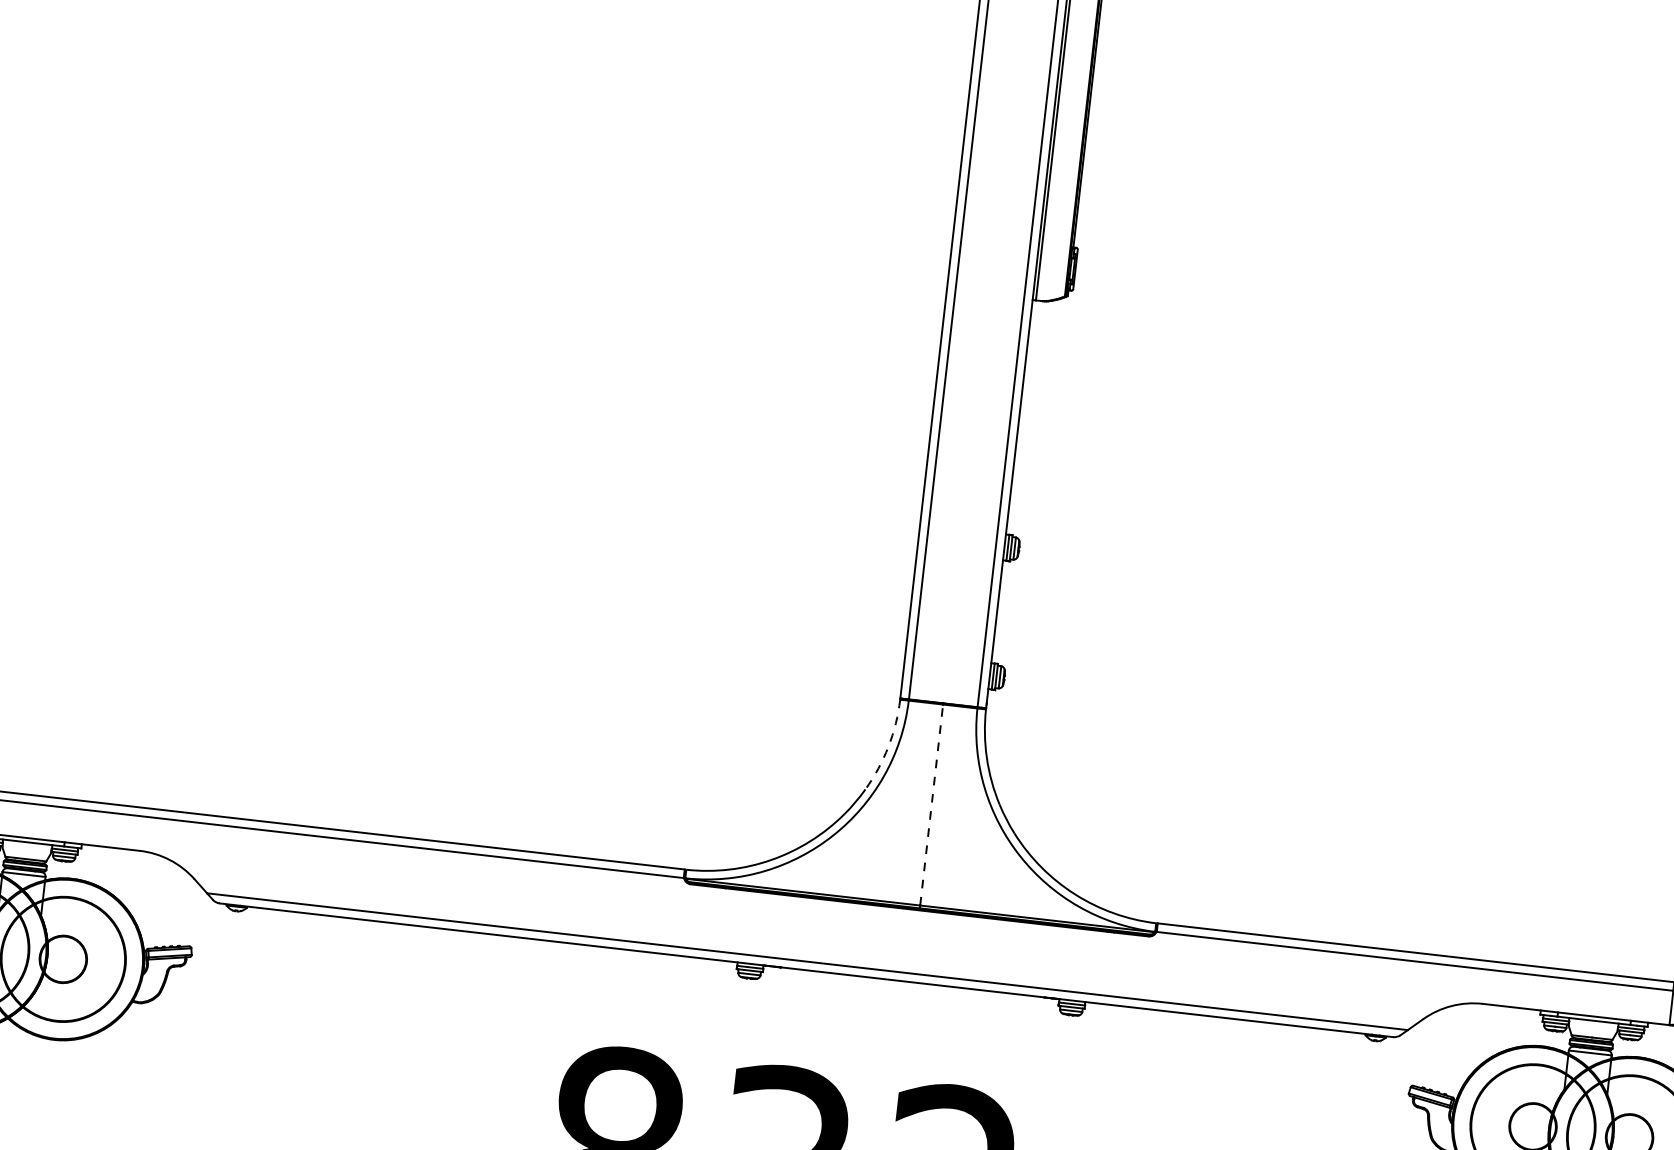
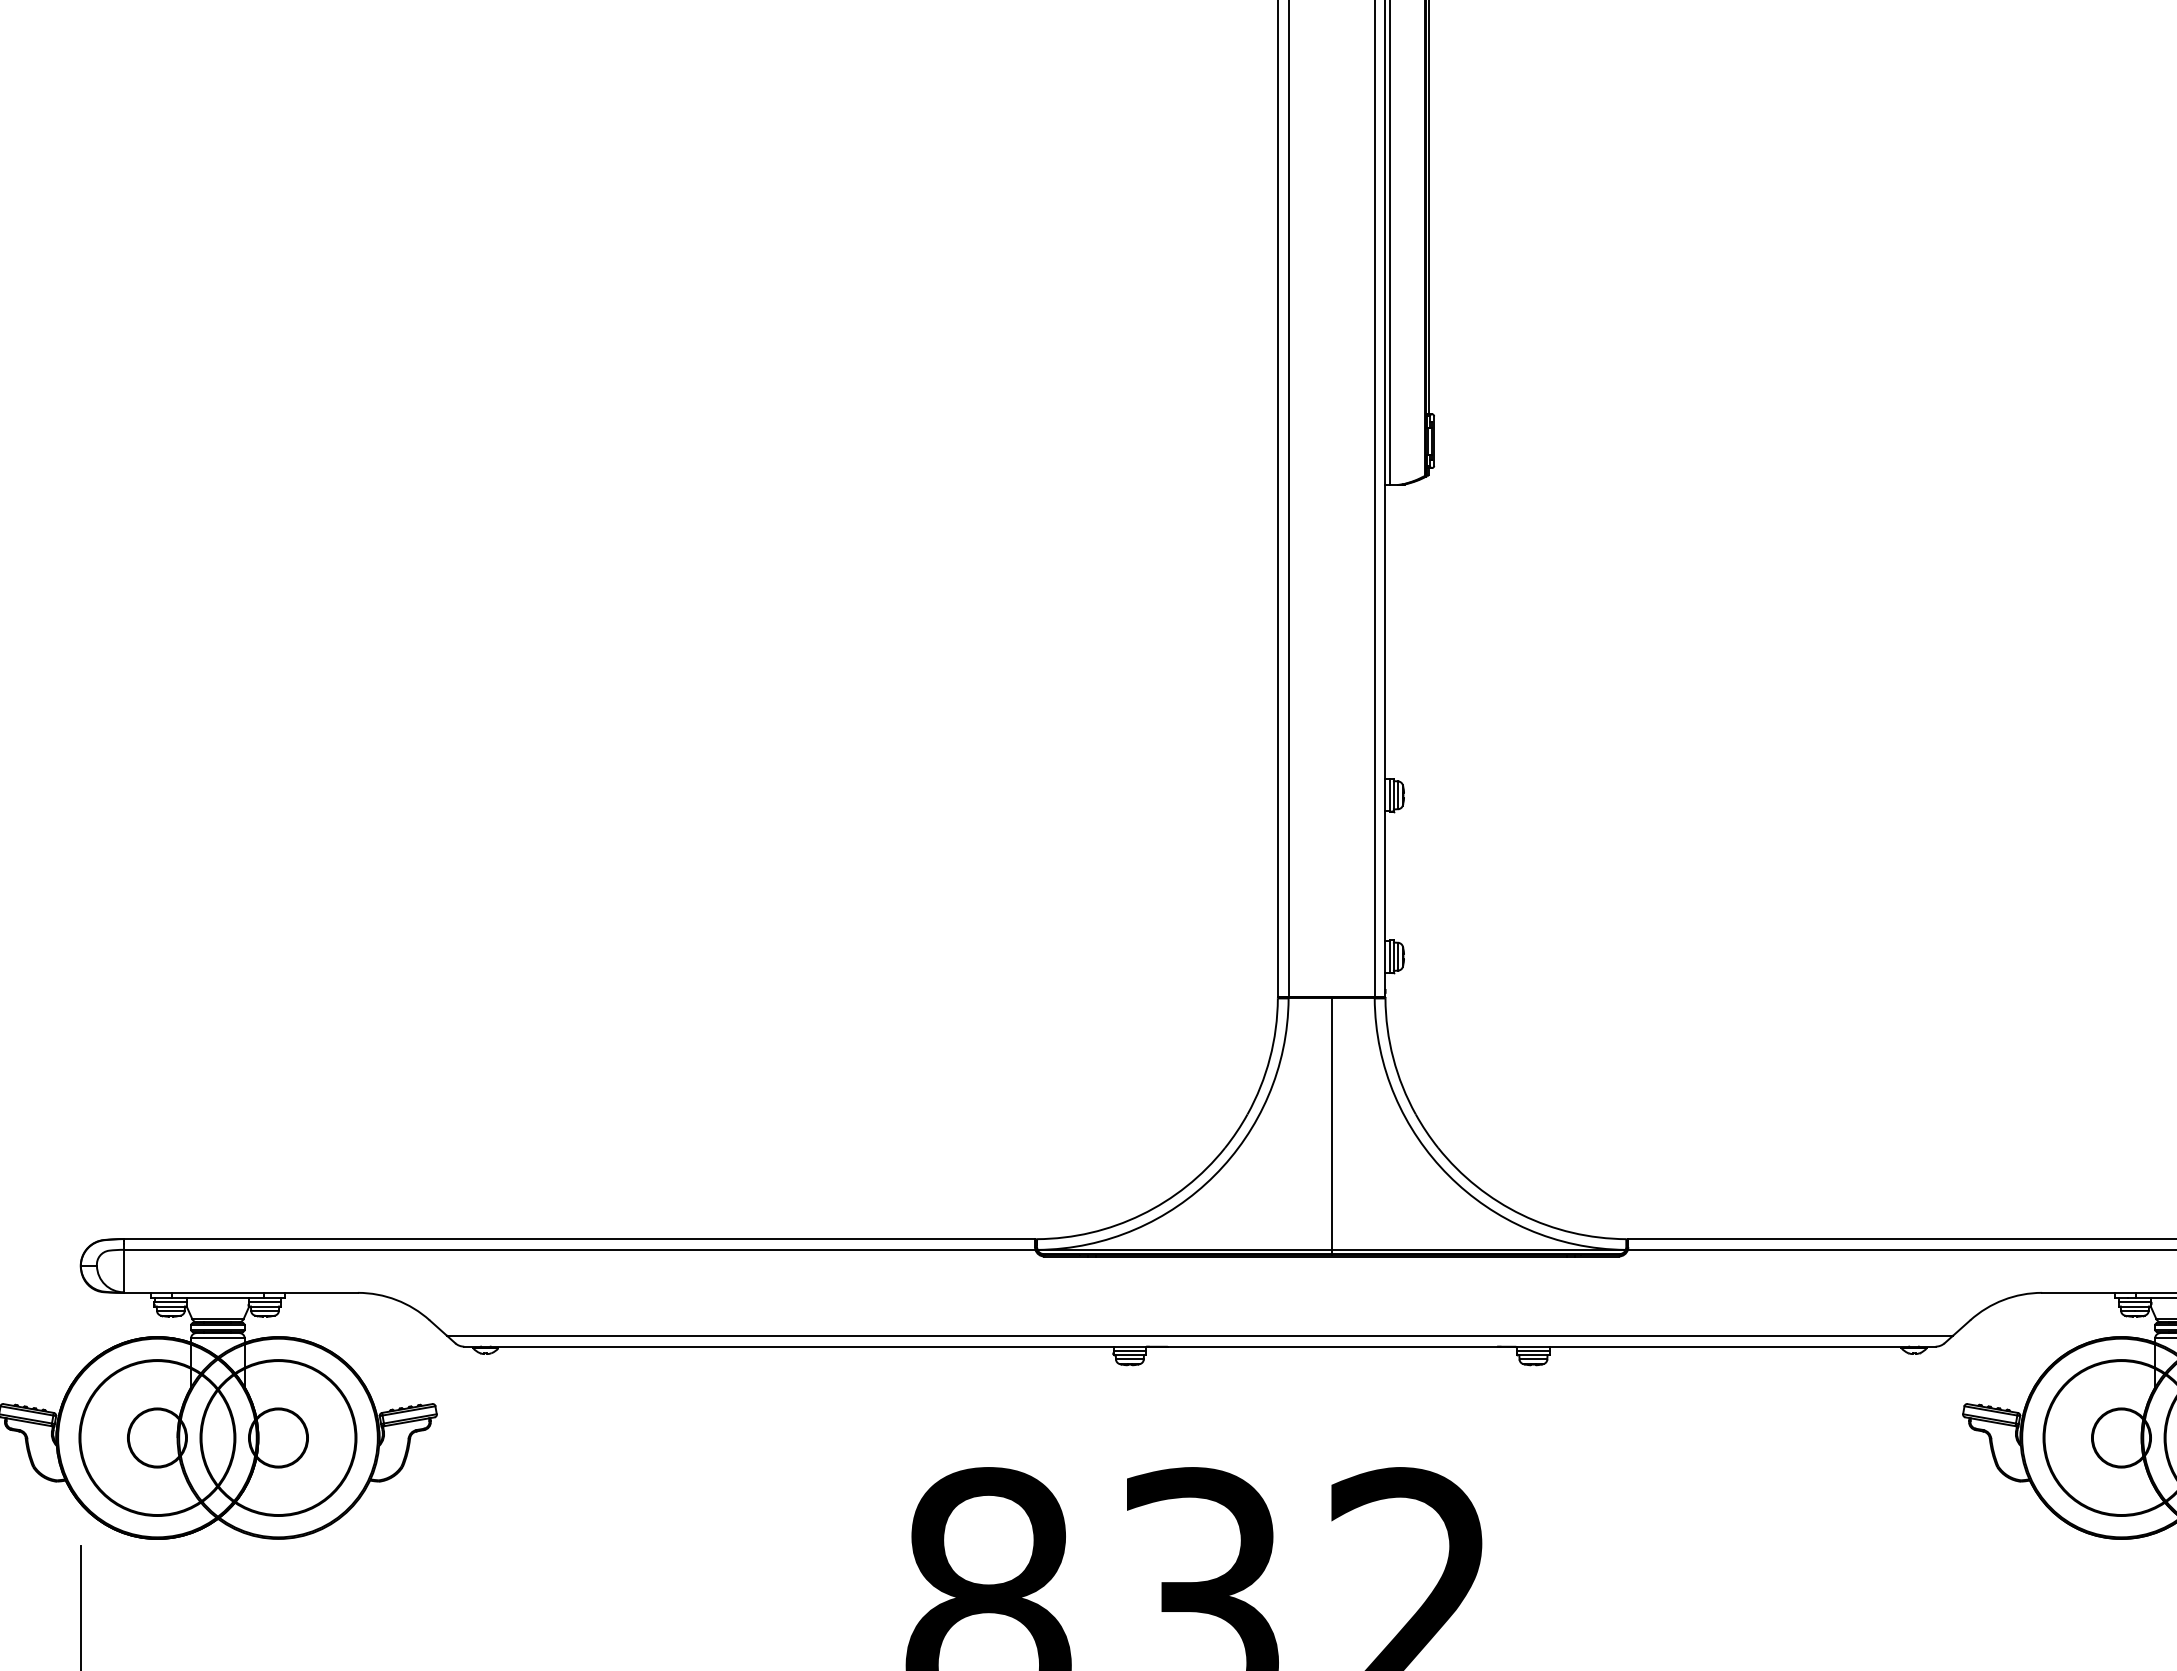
line: (888, 746) -> (1269, 1058), dashed -> solid
line: (931, 804) -> (1331, 1123), dashed -> solid

